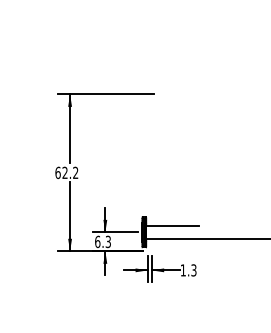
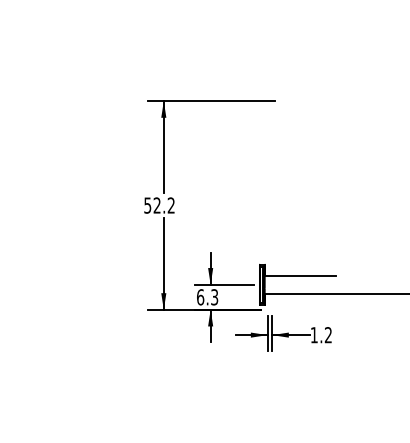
text: (57, 172) -> (147, 205), 62.2 -> 52.2
text: (193, 270) -> (328, 335), 1.3 -> 1.2

